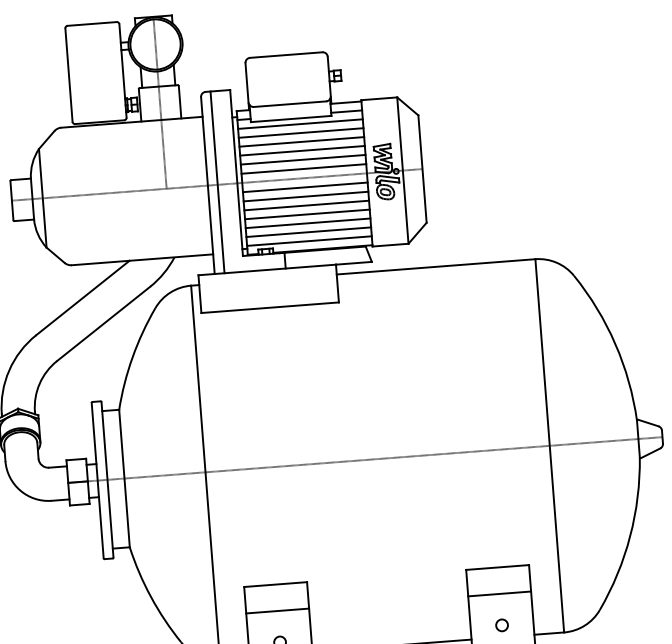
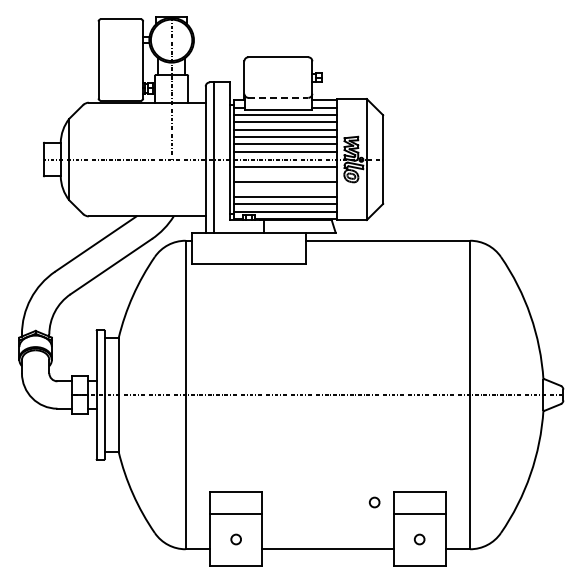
line: (290, 103) -> (278, 97), solid -> dashed
line: (305, 196) -> (285, 174), removed
line: (307, 214) -> (285, 189), removed
circle: (443, 584) -> (374, 502), added

